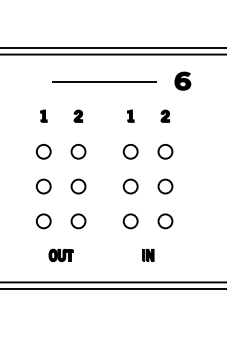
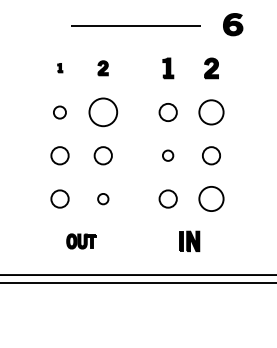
part: (43, 115) -> (59, 67), size x0.6
part: (130, 115) -> (167, 67), size x1.4
part: (164, 115) -> (210, 67), size x1.4
part: (43, 151) -> (59, 112), size x0.7
part: (78, 151) -> (103, 112), size x1.6
part: (165, 151) -> (211, 112), size x1.4
part: (130, 186) -> (167, 155), size x0.6
part: (78, 221) -> (103, 199), size x0.6
part: (165, 221) -> (211, 199), size x1.4
part: (148, 255) -> (190, 241), size x1.4

